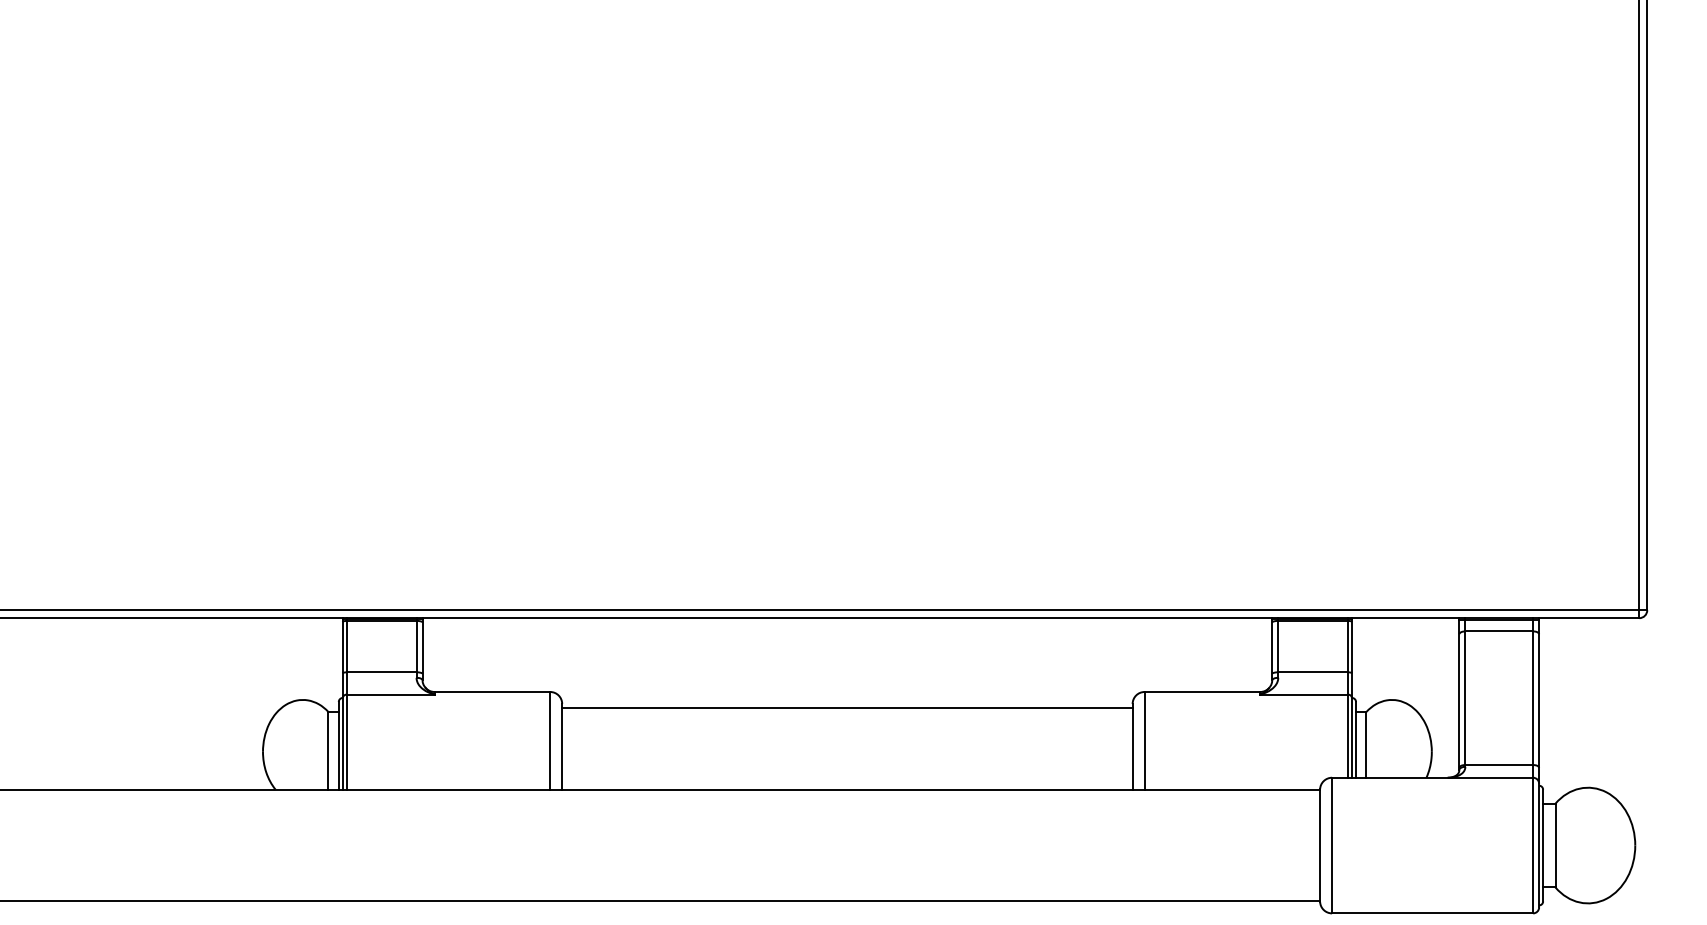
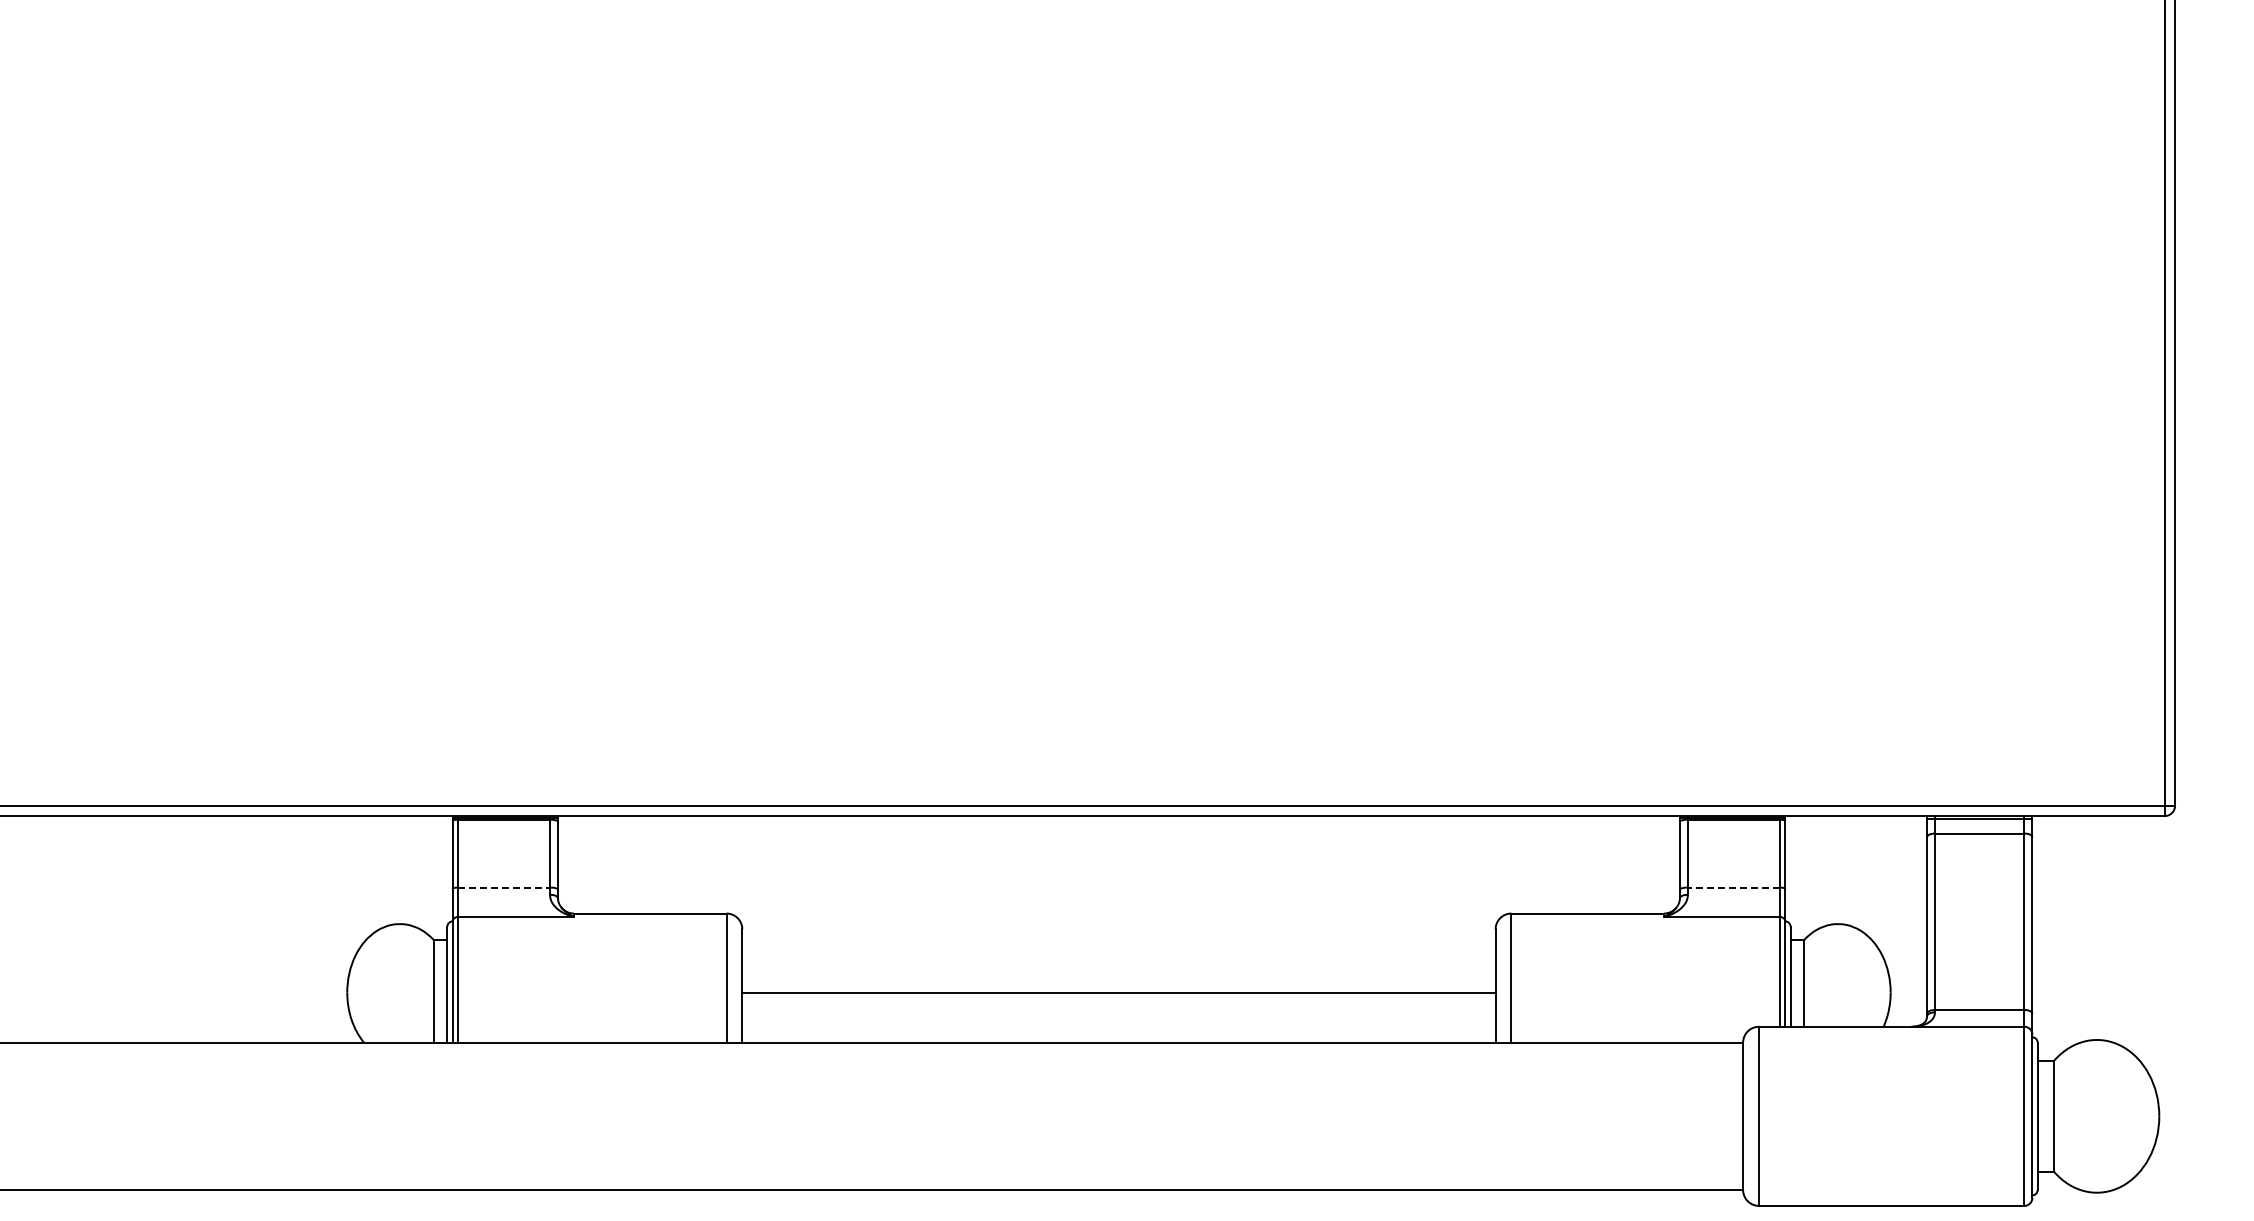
line: (382, 672) -> (504, 887), solid -> dashed
line: (1312, 672) -> (1733, 887), solid -> dashed
line: (847, 707) -> (1118, 992), moved

